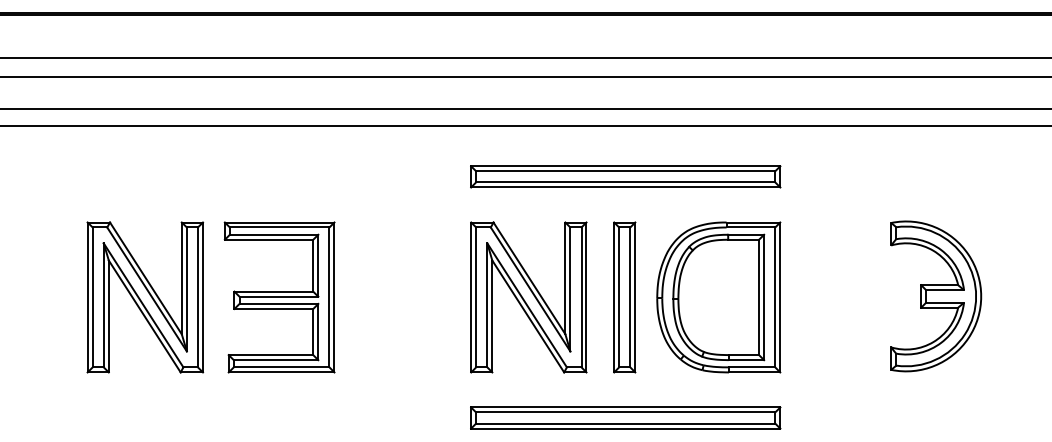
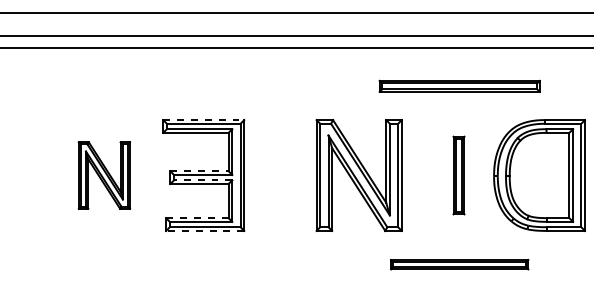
part: (625, 176) -> (459, 86), size x0.7
line: (279, 222) -> (203, 120), solid -> dashed
line: (274, 291) -> (199, 171), solid -> dashed
part: (145, 297) -> (104, 175), size x0.6
part: (528, 297) -> (358, 175), moved
part: (624, 297) -> (458, 175), size x0.7
part: (718, 297) -> (539, 175), moved
line: (278, 303) -> (202, 179), solid -> dashed
line: (271, 355) -> (197, 218), solid -> dashed
line: (281, 372) -> (205, 231), solid -> dashed
part: (625, 417) -> (459, 264), size x0.6

